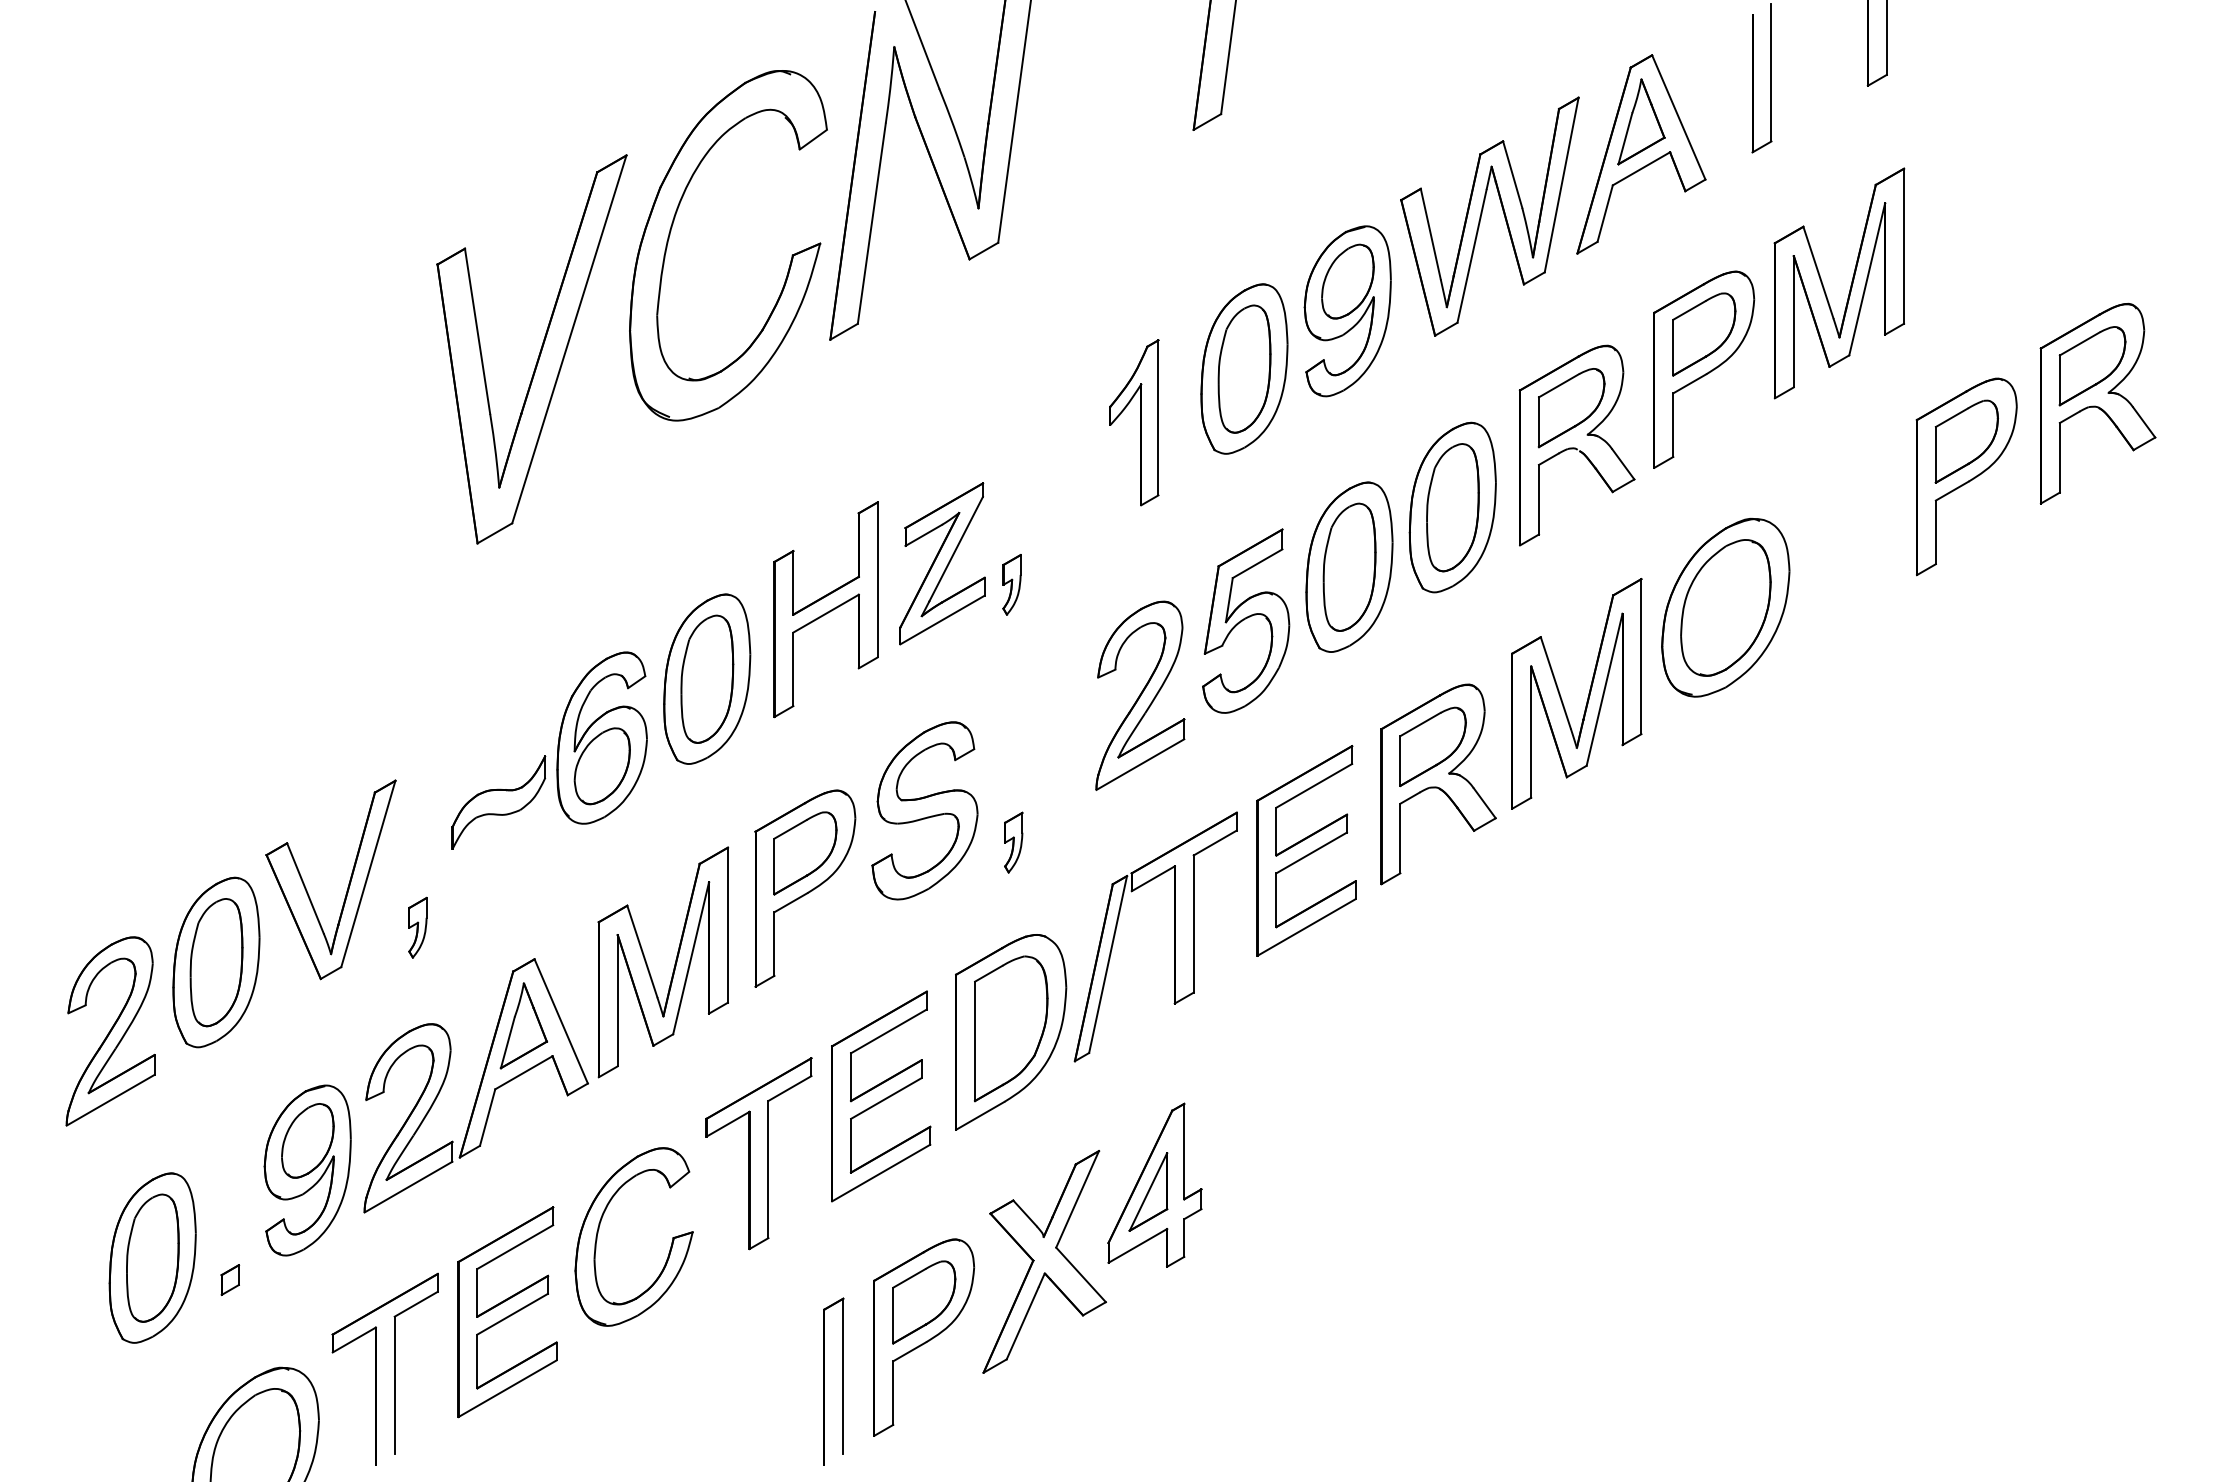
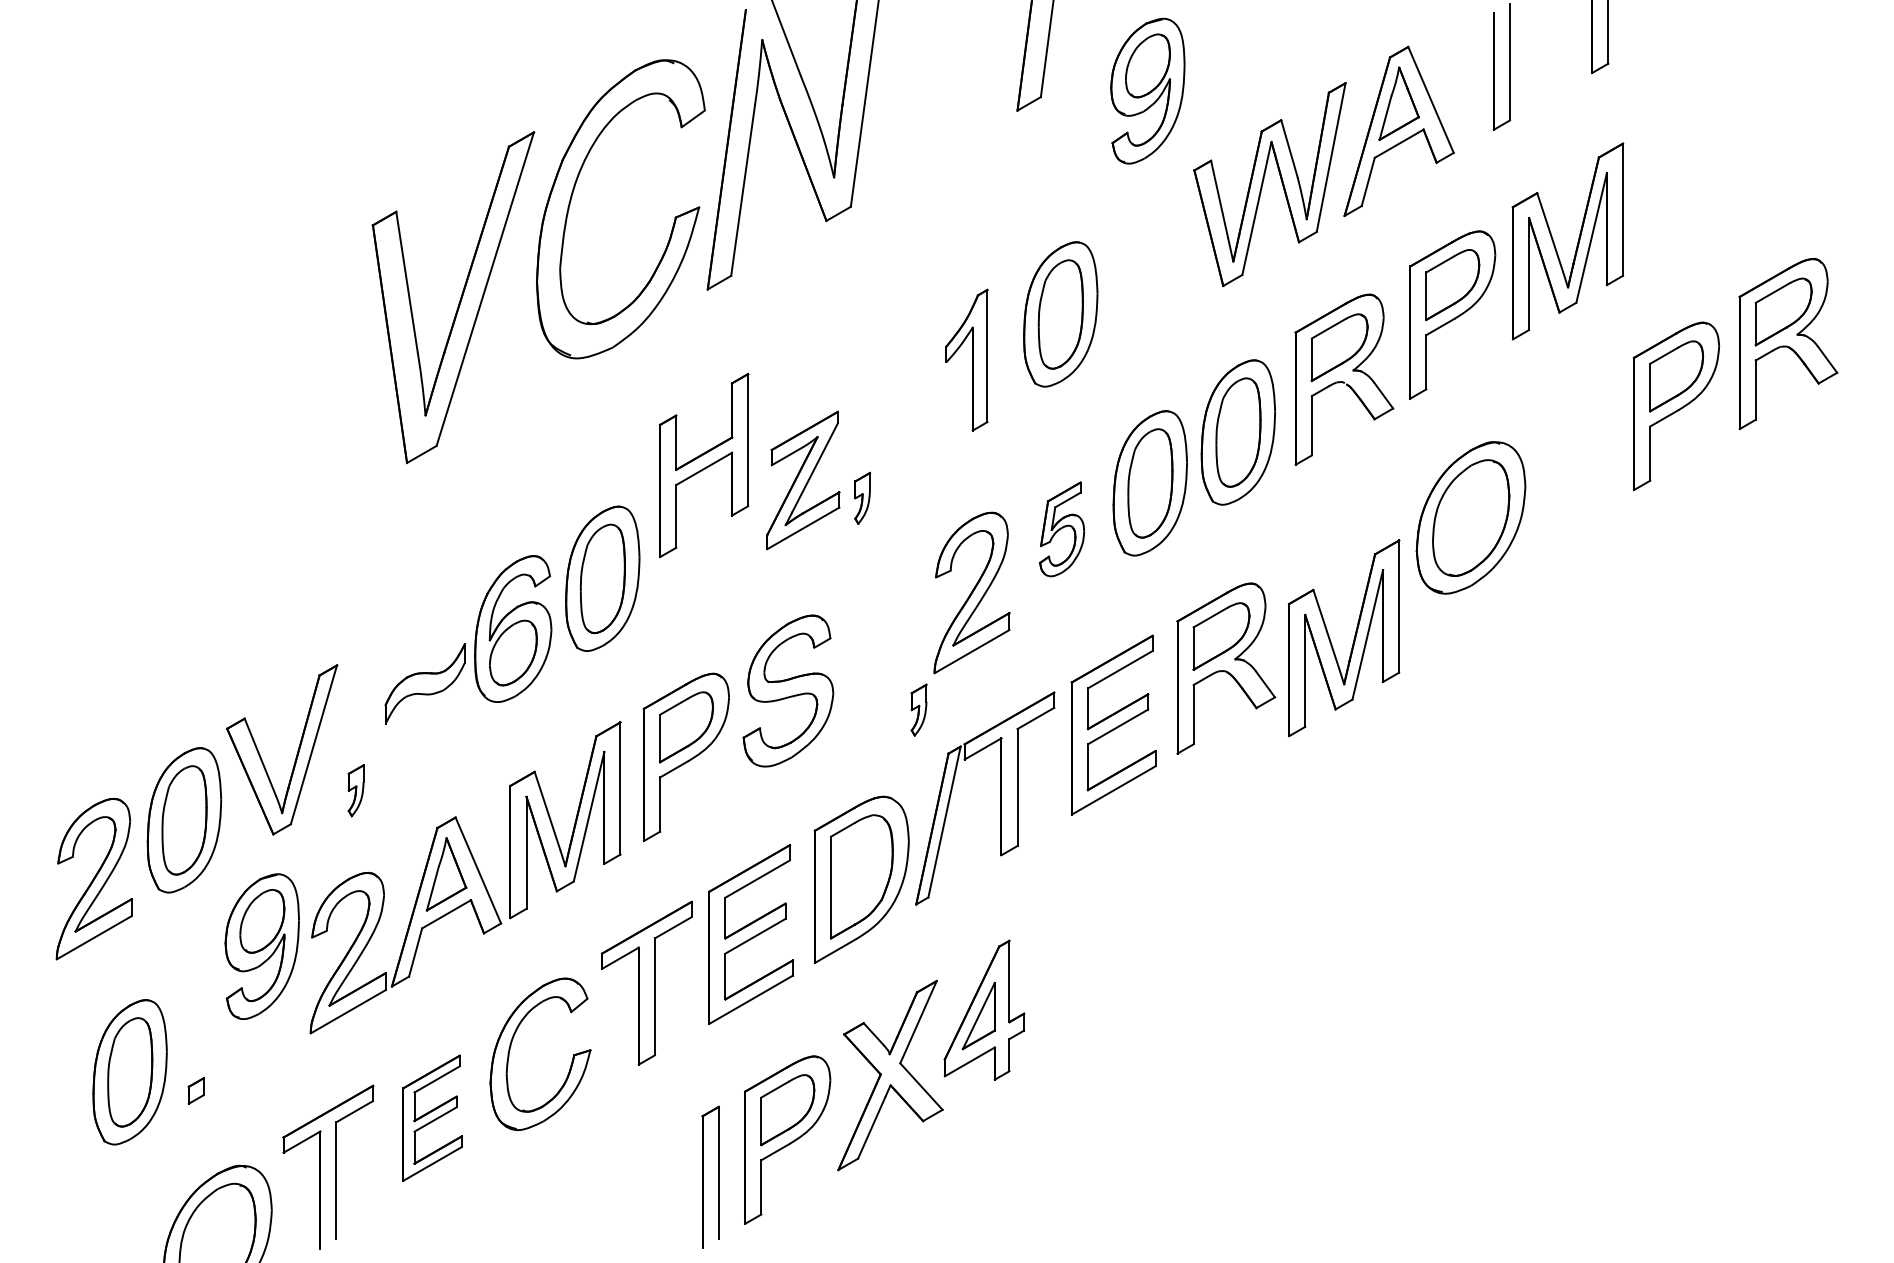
part: (1347, 310) -> (1147, 90), moved
part: (826, 609) -> (704, 465), moved
part: (1245, 621) -> (1061, 529), size x0.6
part: (1587, 695) -> (1353, 639), moved
part: (1013, 841) -> (918, 709), moved
part: (306, 1170) -> (261, 946), moved
part: (507, 1311) -> (432, 1117), size x0.7

